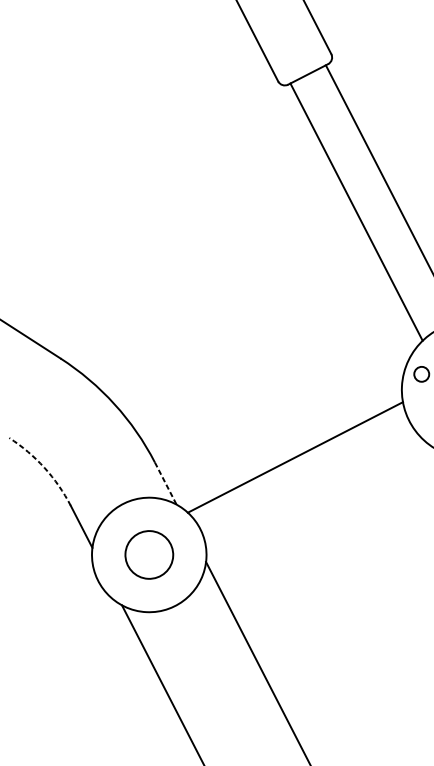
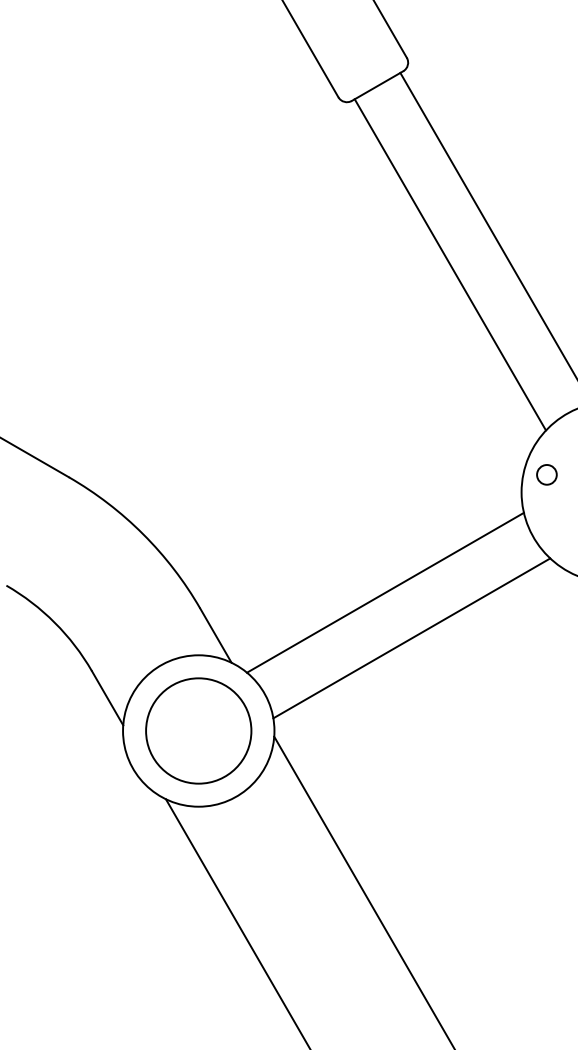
arc: (44, 467) -> (54, 622), dashed -> solid
line: (166, 484) -> (216, 636), dashed -> solid
line: (313, 492) -> (411, 638), added
circle: (149, 554) -> (198, 730), size x1.67

